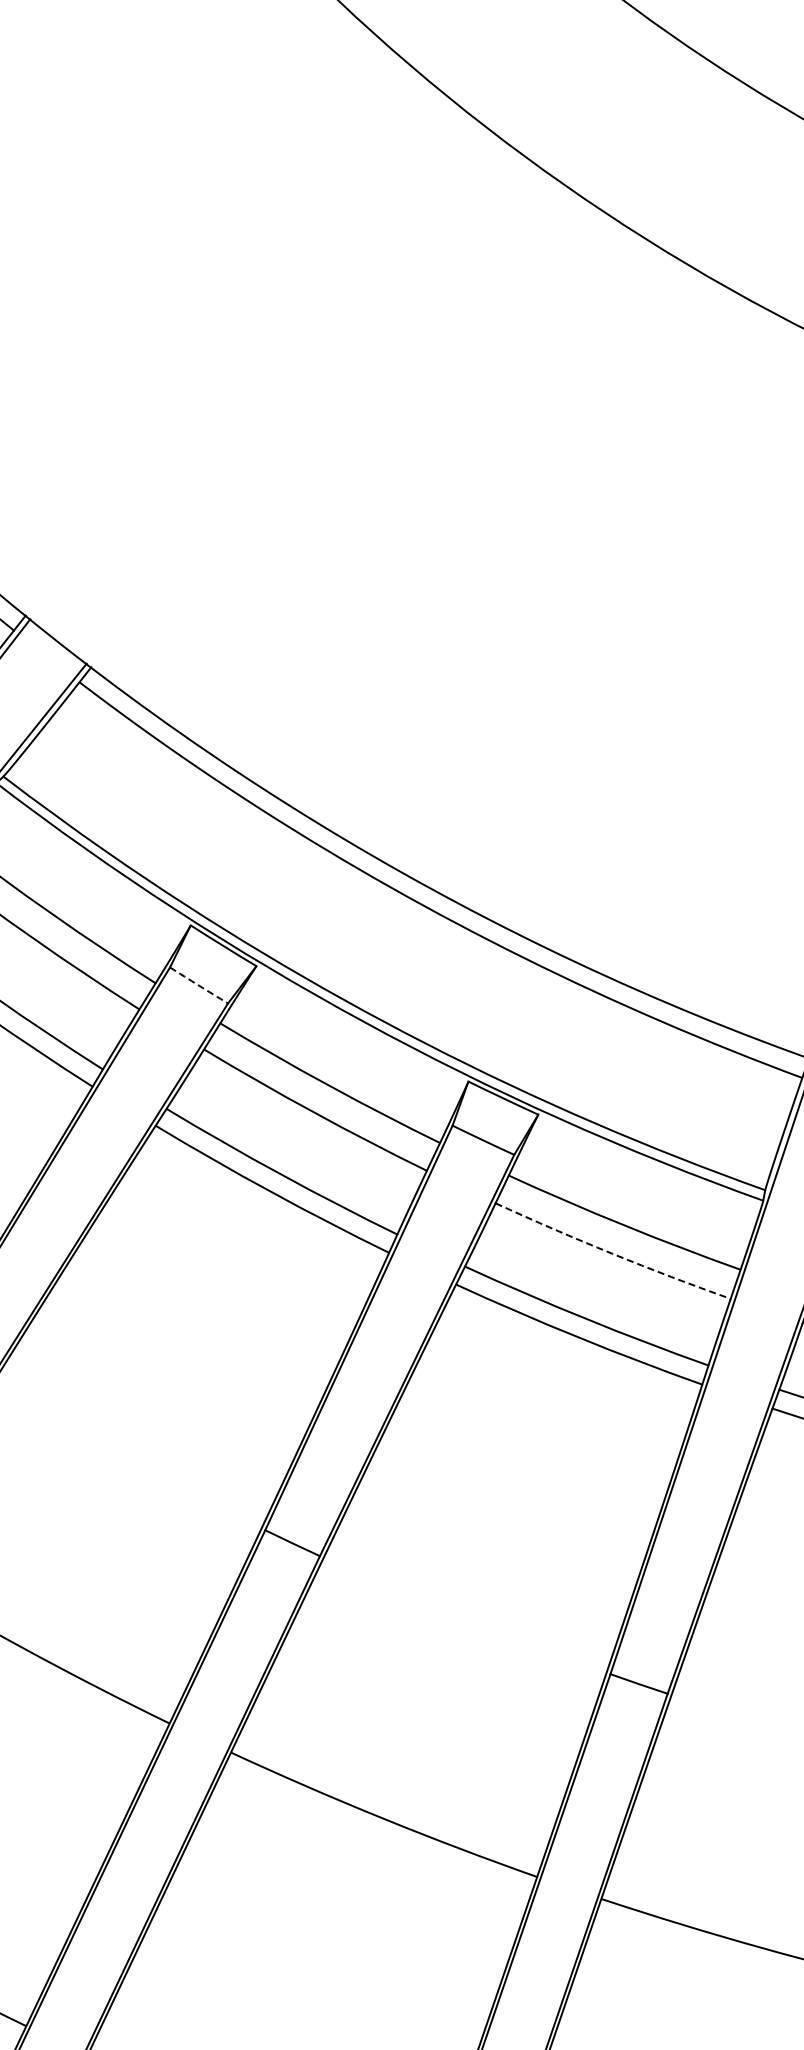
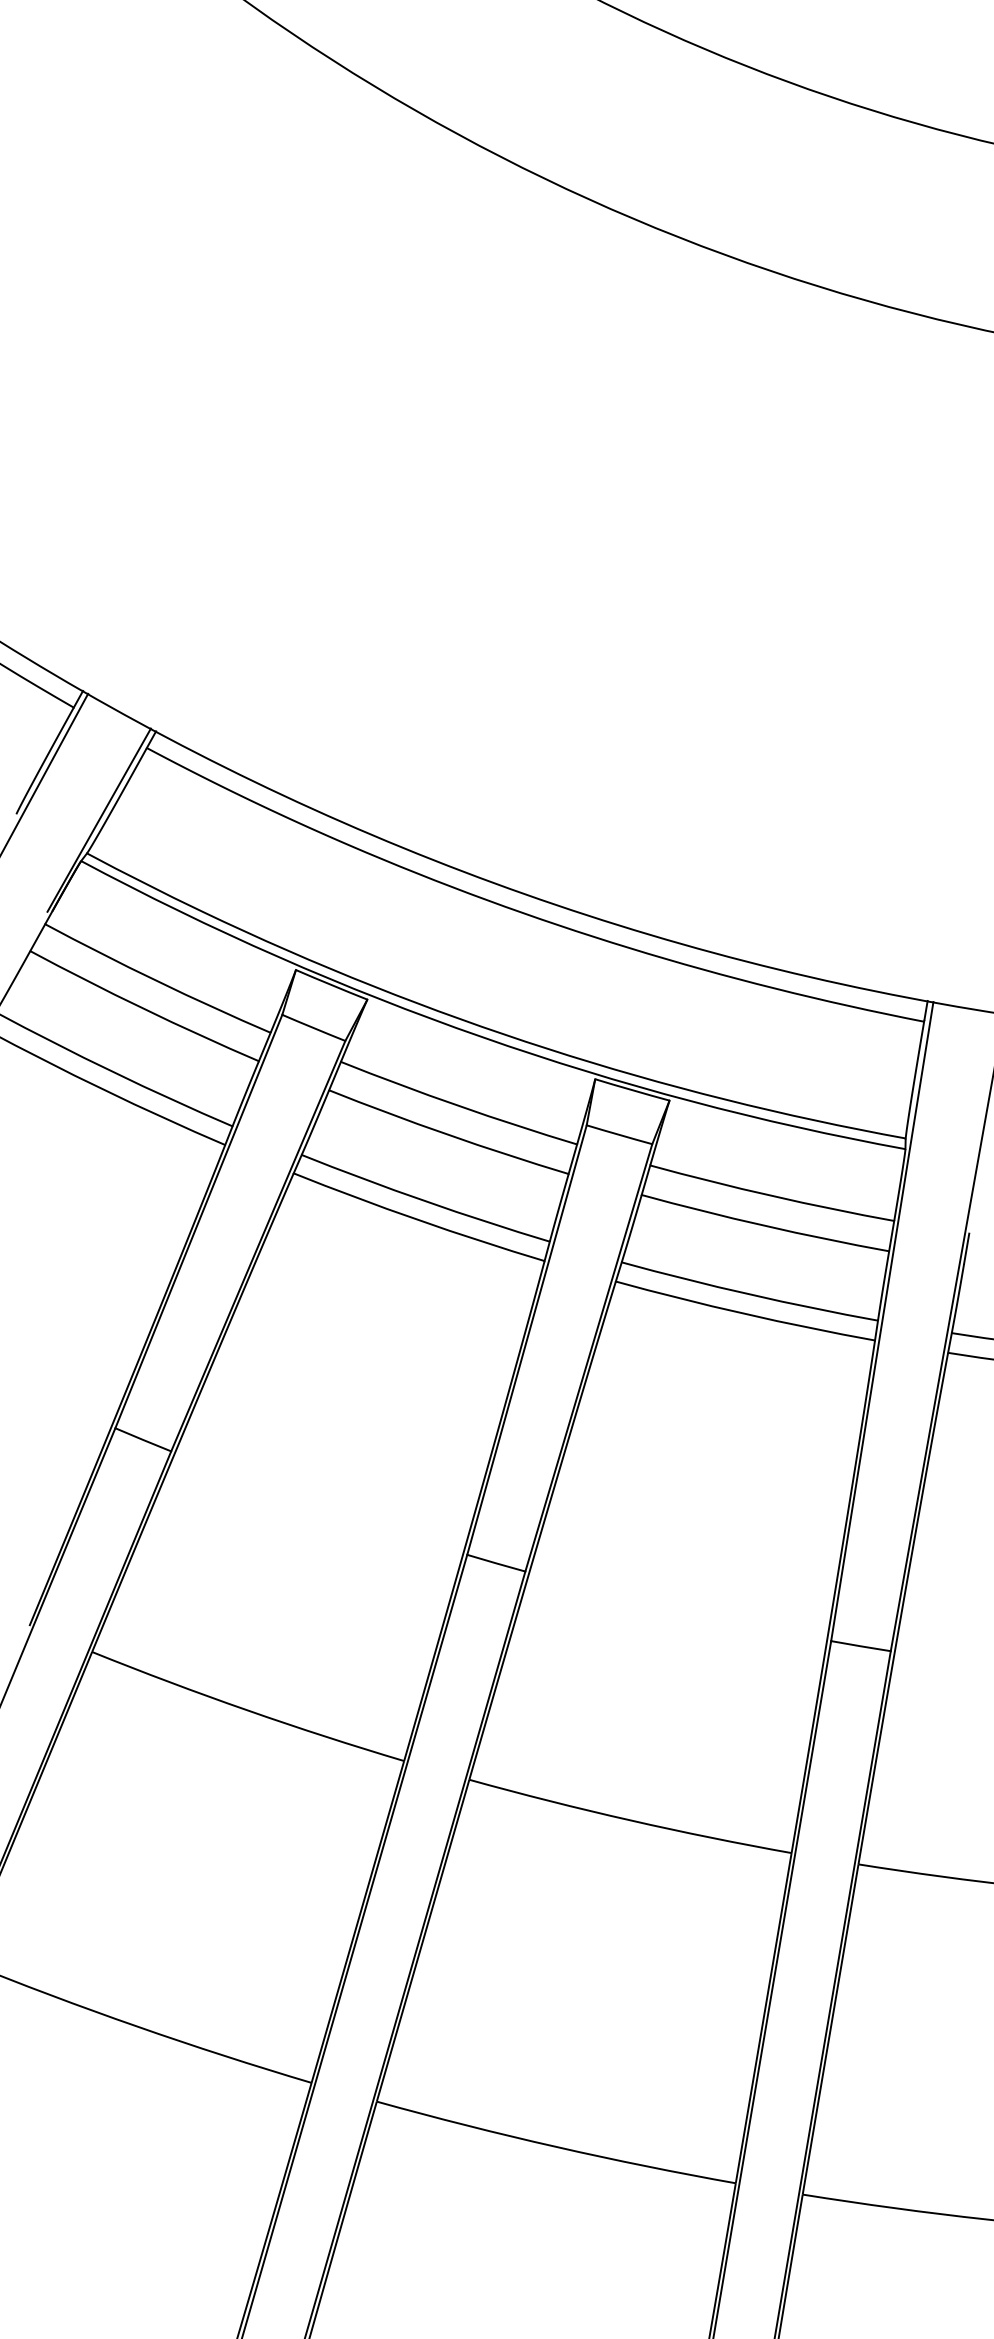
arc: (198, 985) -> (313, 1028), dashed -> solid
arc: (611, 1253) -> (764, 1225), dashed -> solid

